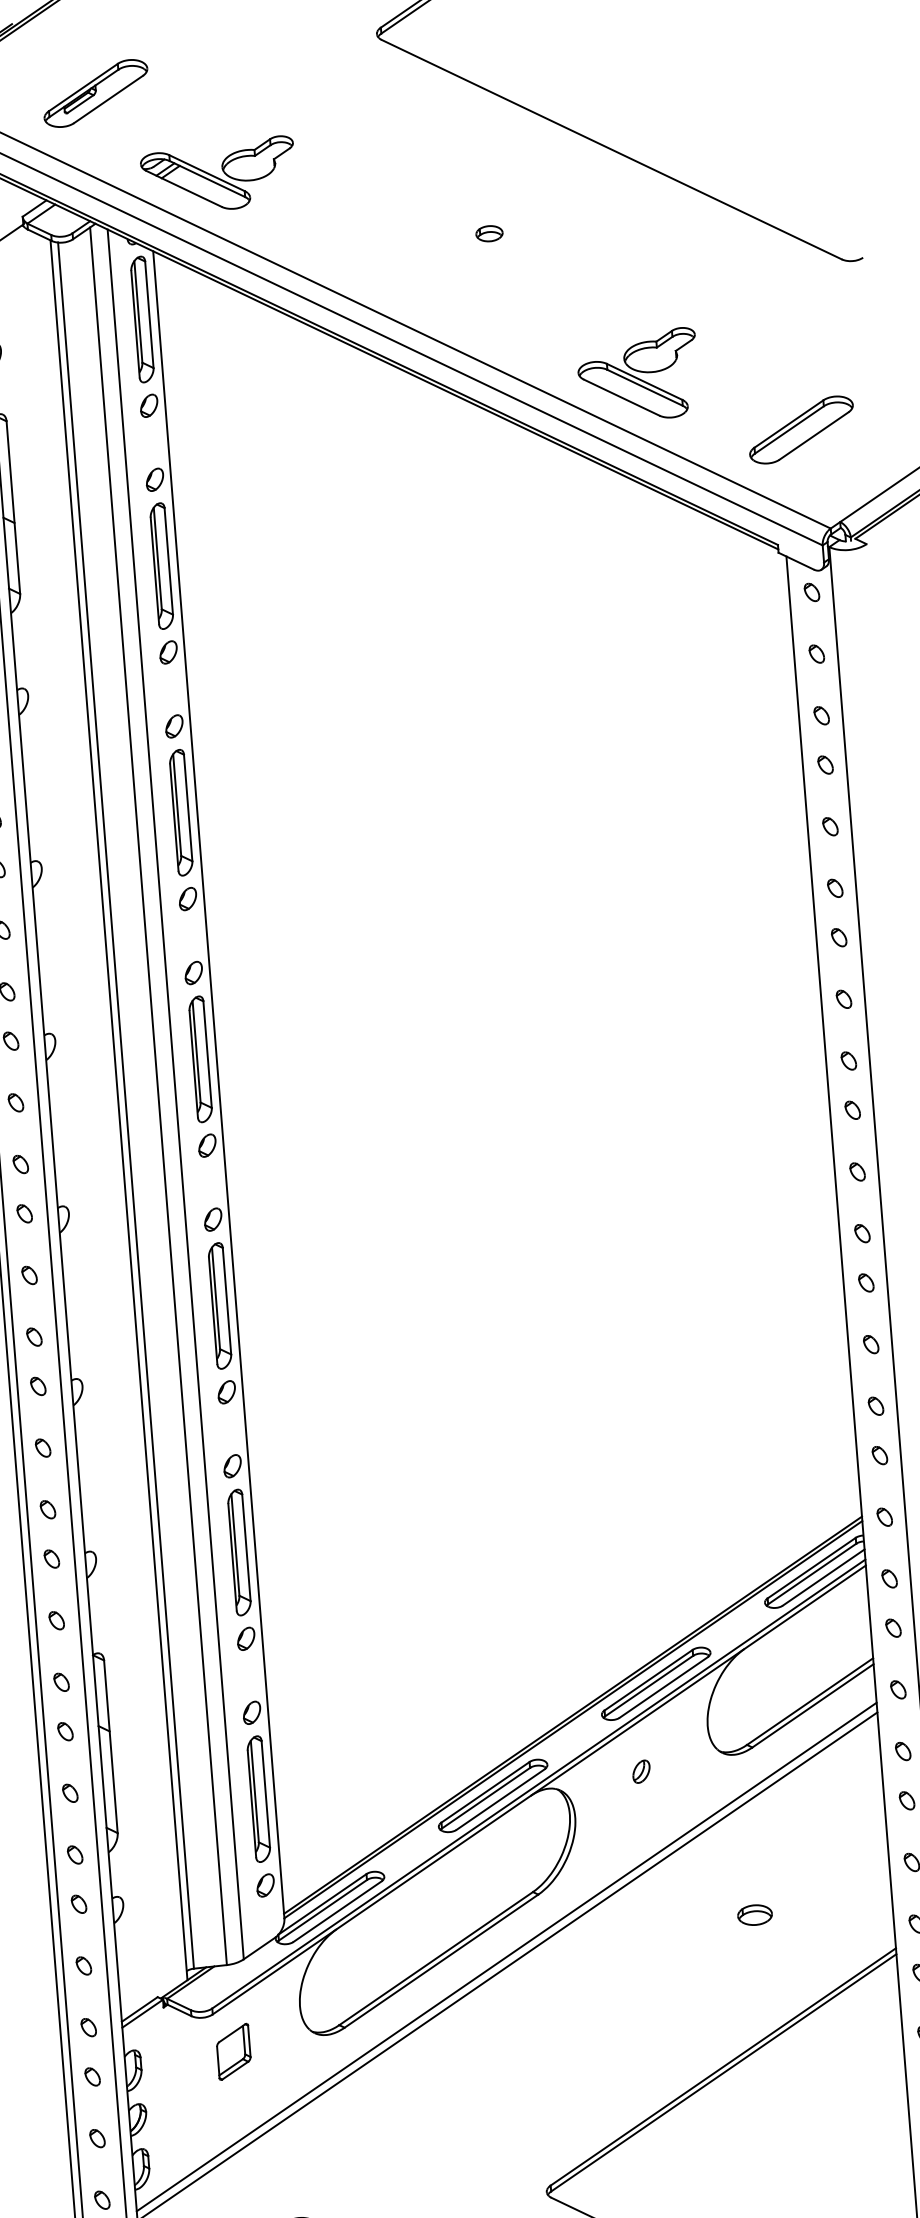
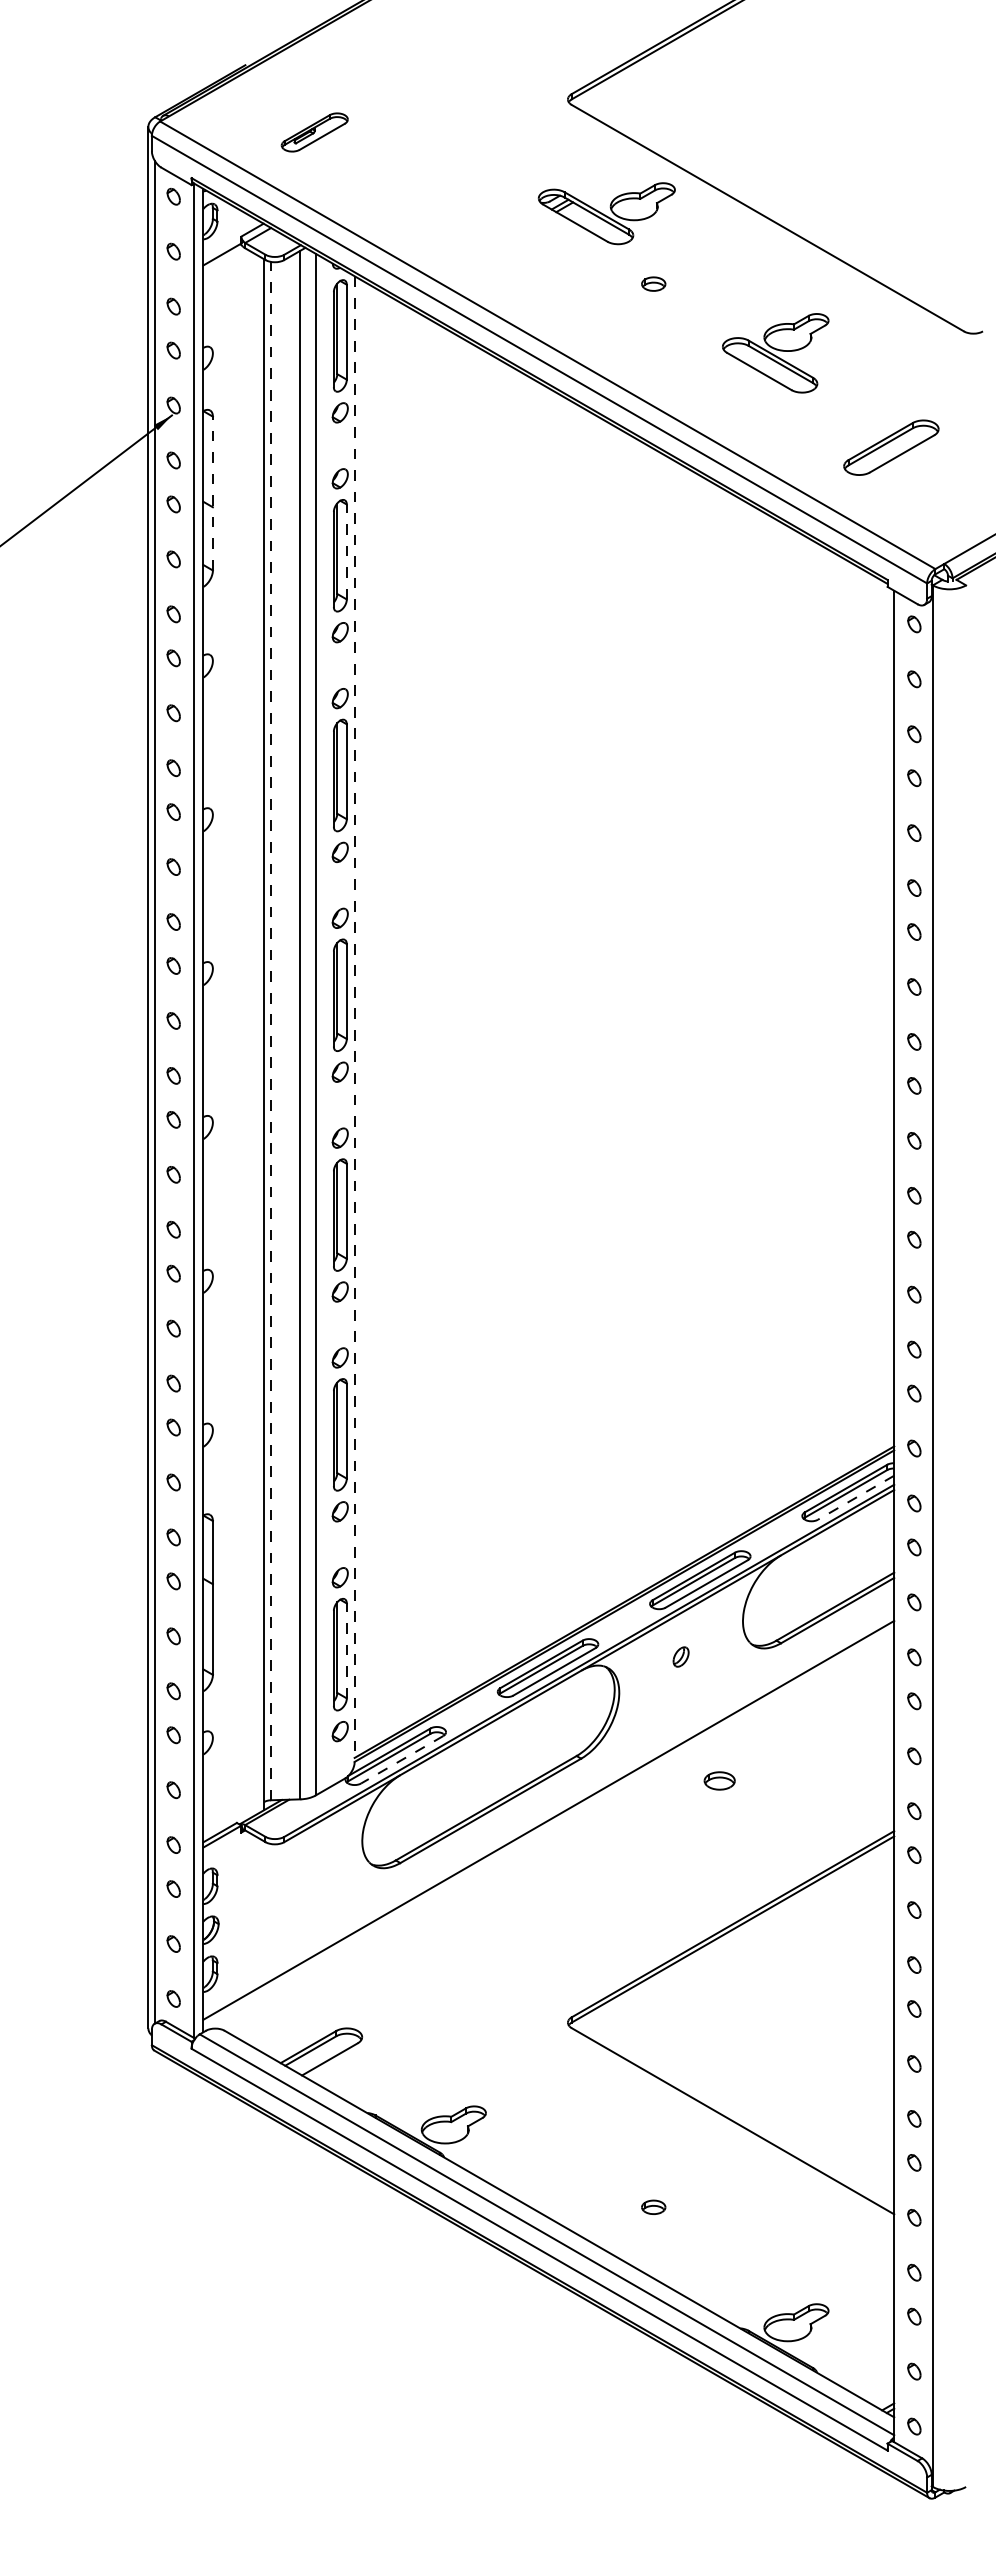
part: (95, 93) -> (314, 132), size x0.7
part: (218, 175) -> (606, 213), moved
part: (638, 375) -> (775, 353), moved
part: (801, 429) -> (891, 447), moved
line: (12, 507) -> (212, 493), solid -> dashed
line: (168, 560) -> (346, 551), solid -> dashed
line: (218, 1085) -> (354, 1019), solid -> dashed
line: (126, 1104) -> (271, 1030), solid -> dashed
line: (823, 1577) -> (855, 1497), solid -> dashed
line: (265, 1793) -> (346, 1650), solid -> dashed
line: (336, 1912) -> (401, 1760), solid -> dashed
part: (754, 1914) -> (719, 1780), moved
line: (506, 1956) -> (548, 1811), removed
part: (233, 2051) -> (300, 1876), removed

